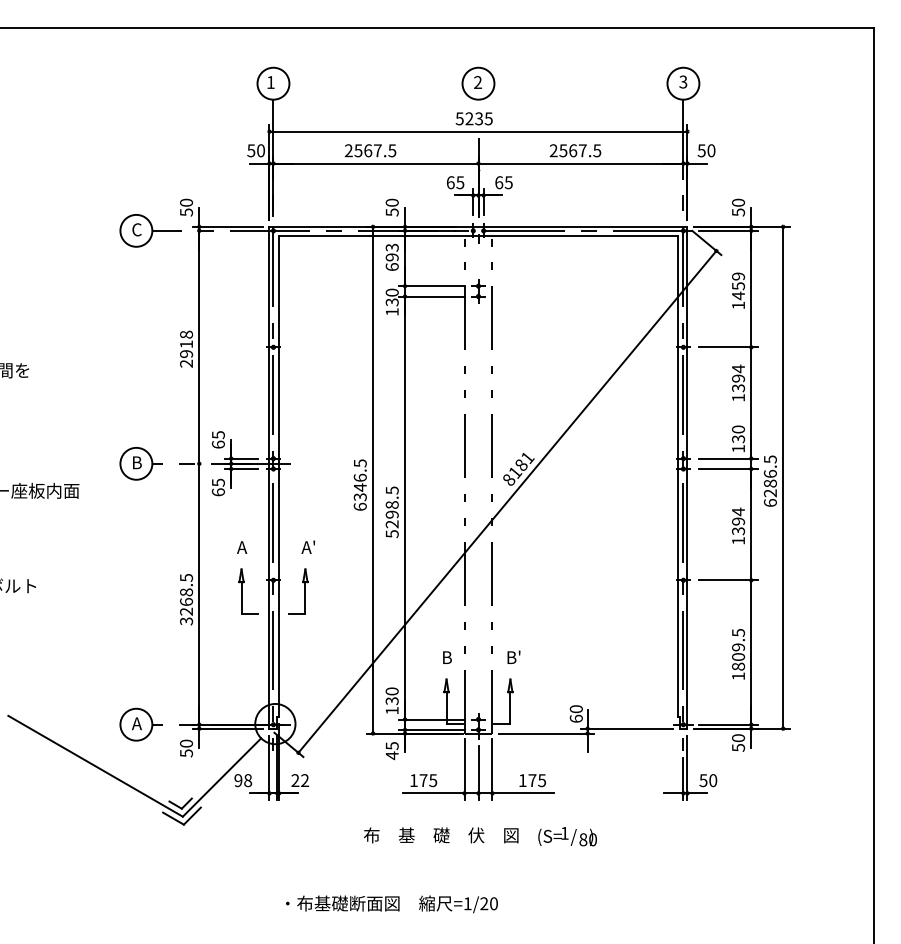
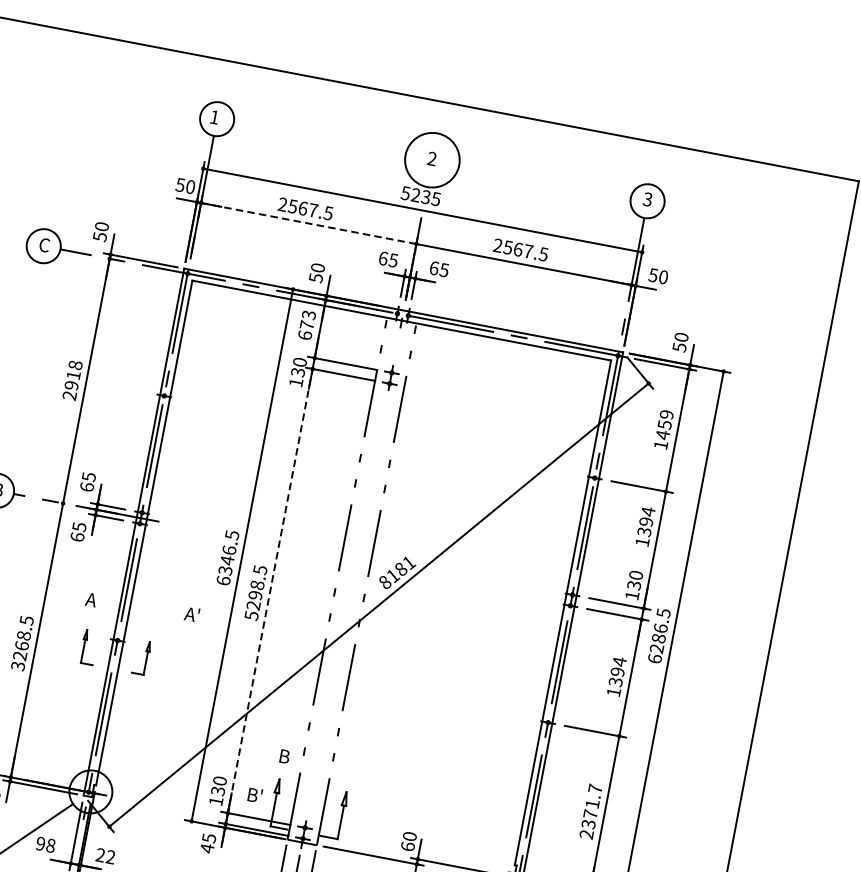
circle: (478, 83) -> (432, 159), size x1.6
line: (375, 163) -> (308, 223), solid -> dashed
text: (391, 257) -> (306, 325), 693 -> 673
line: (405, 508) -> (270, 591), solid -> dashed
text: (307, 546) -> (191, 613), moved
part: (248, 591) -> (89, 647), size x0.7
part: (298, 591) -> (141, 657), size x0.7
text: (738, 654) -> (591, 811), 1809.5 -> 2371.7
text: (513, 656) -> (254, 794), moved

